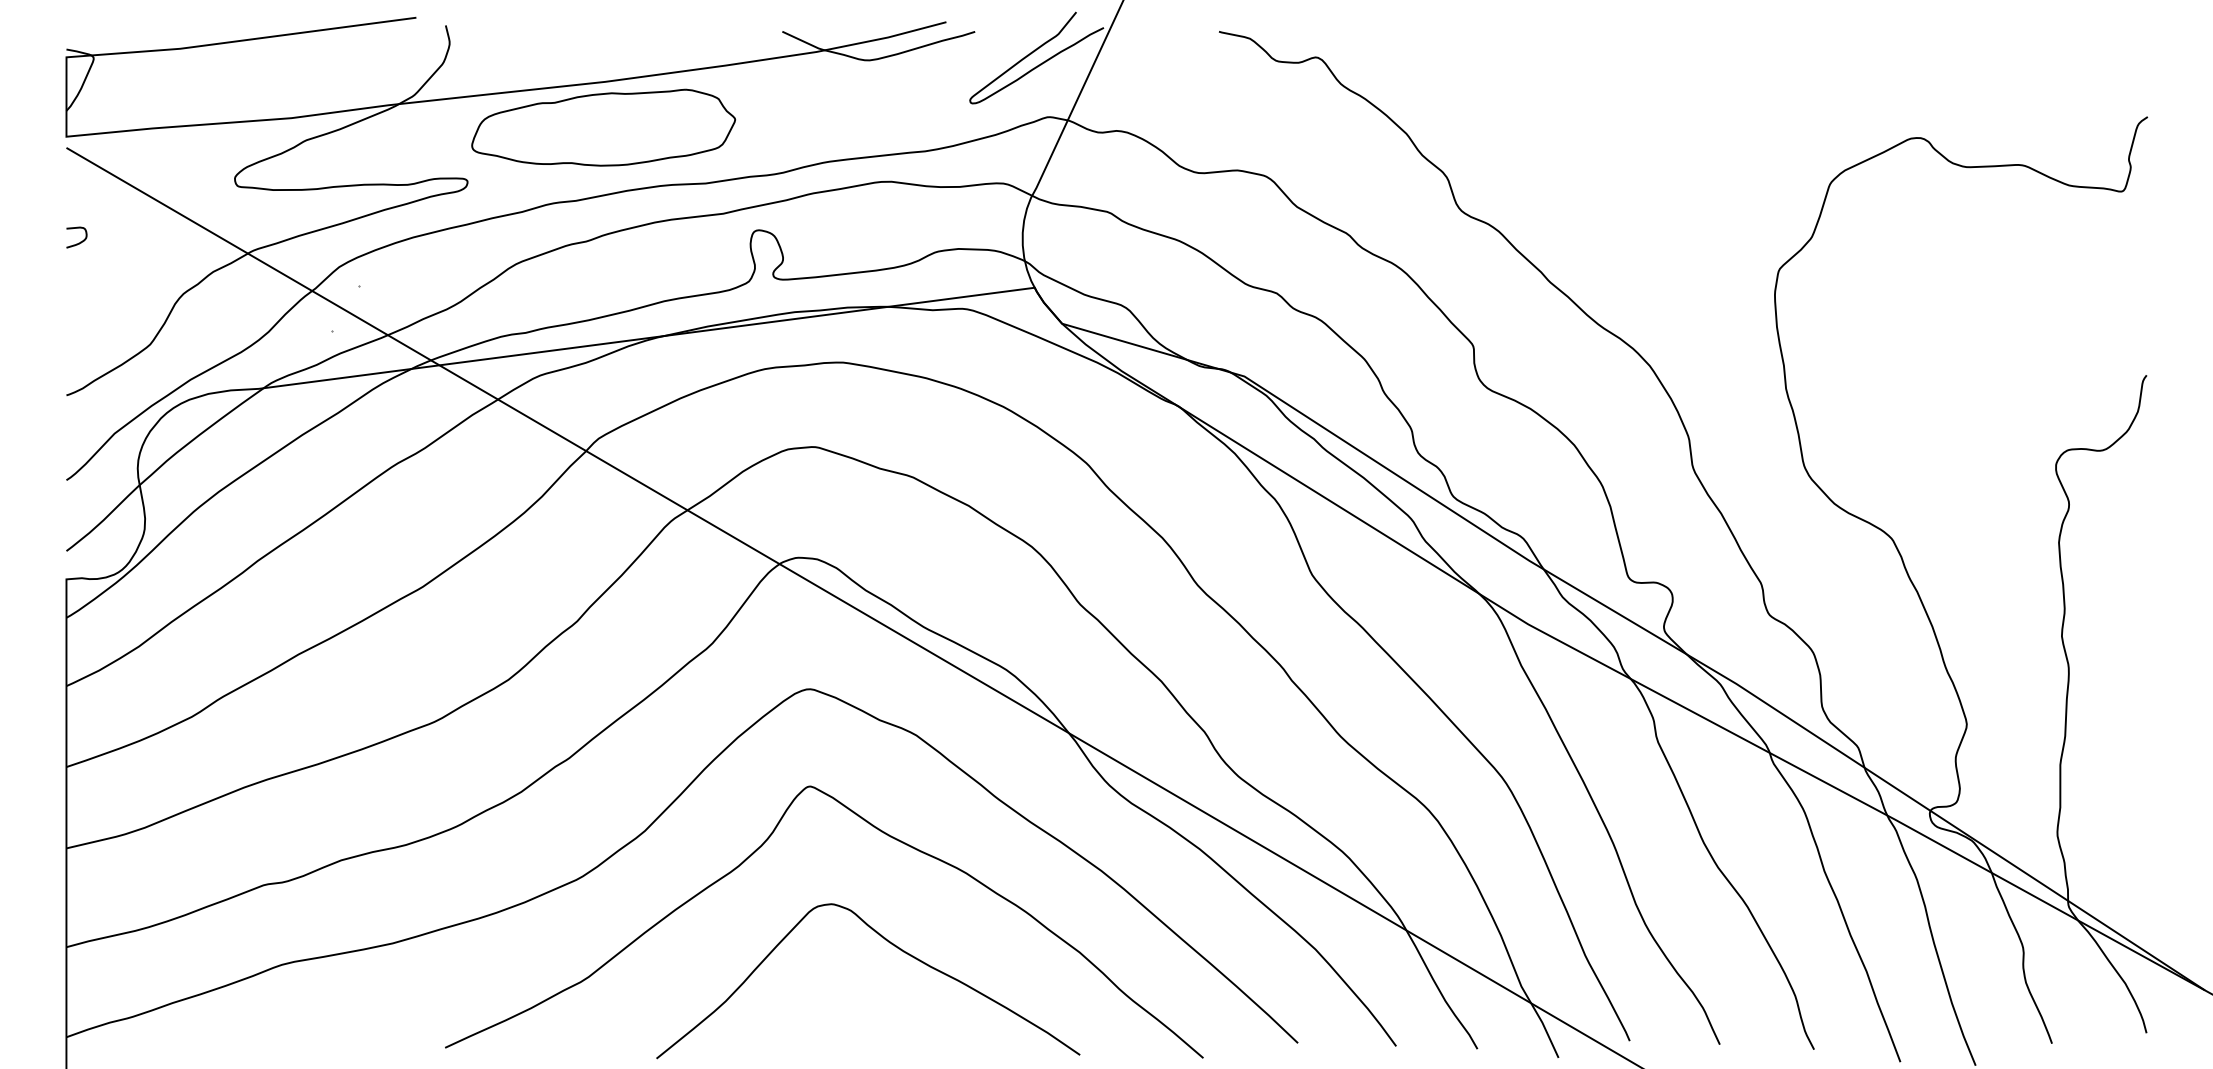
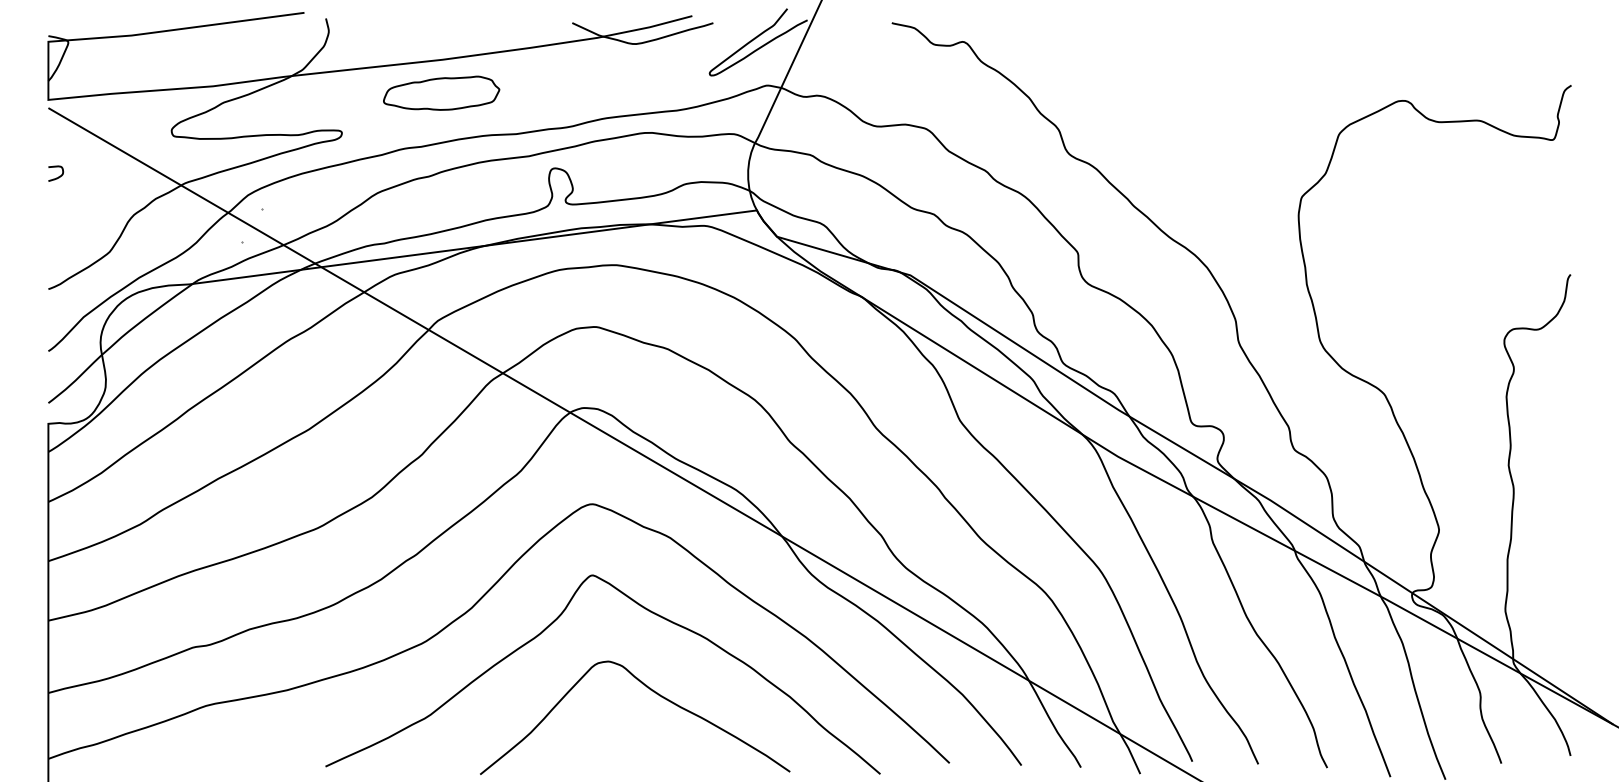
part: (603, 127) -> (441, 93), size x0.6

